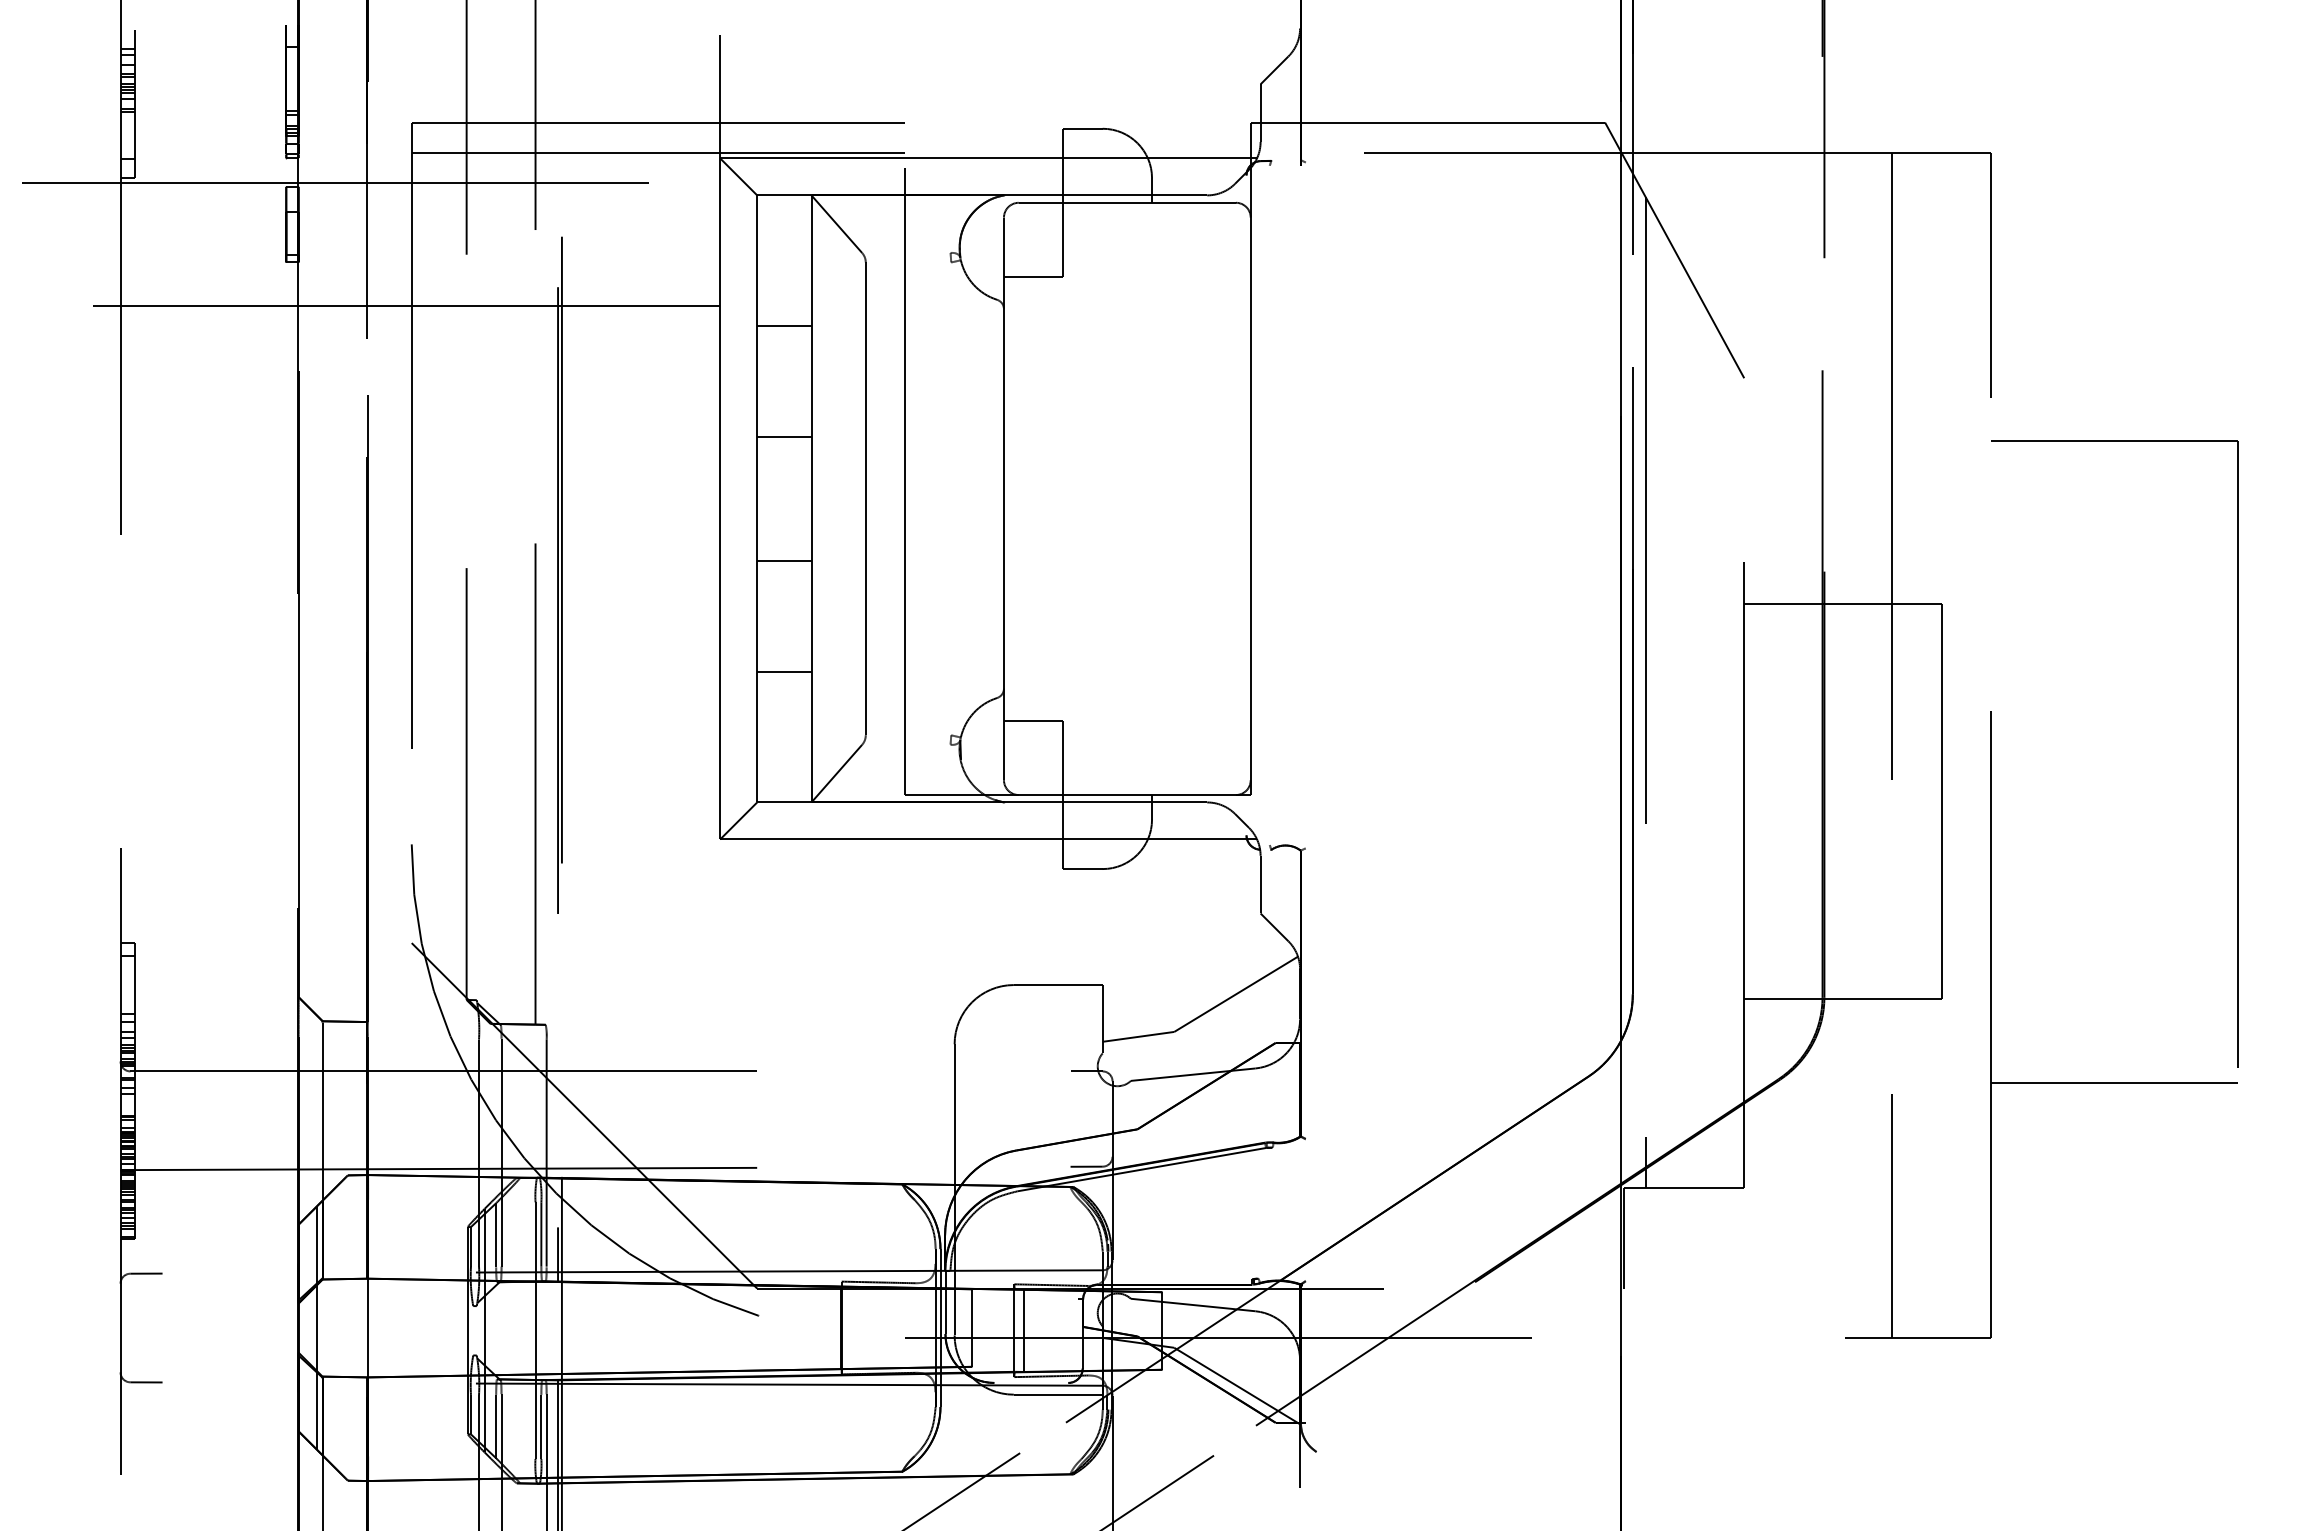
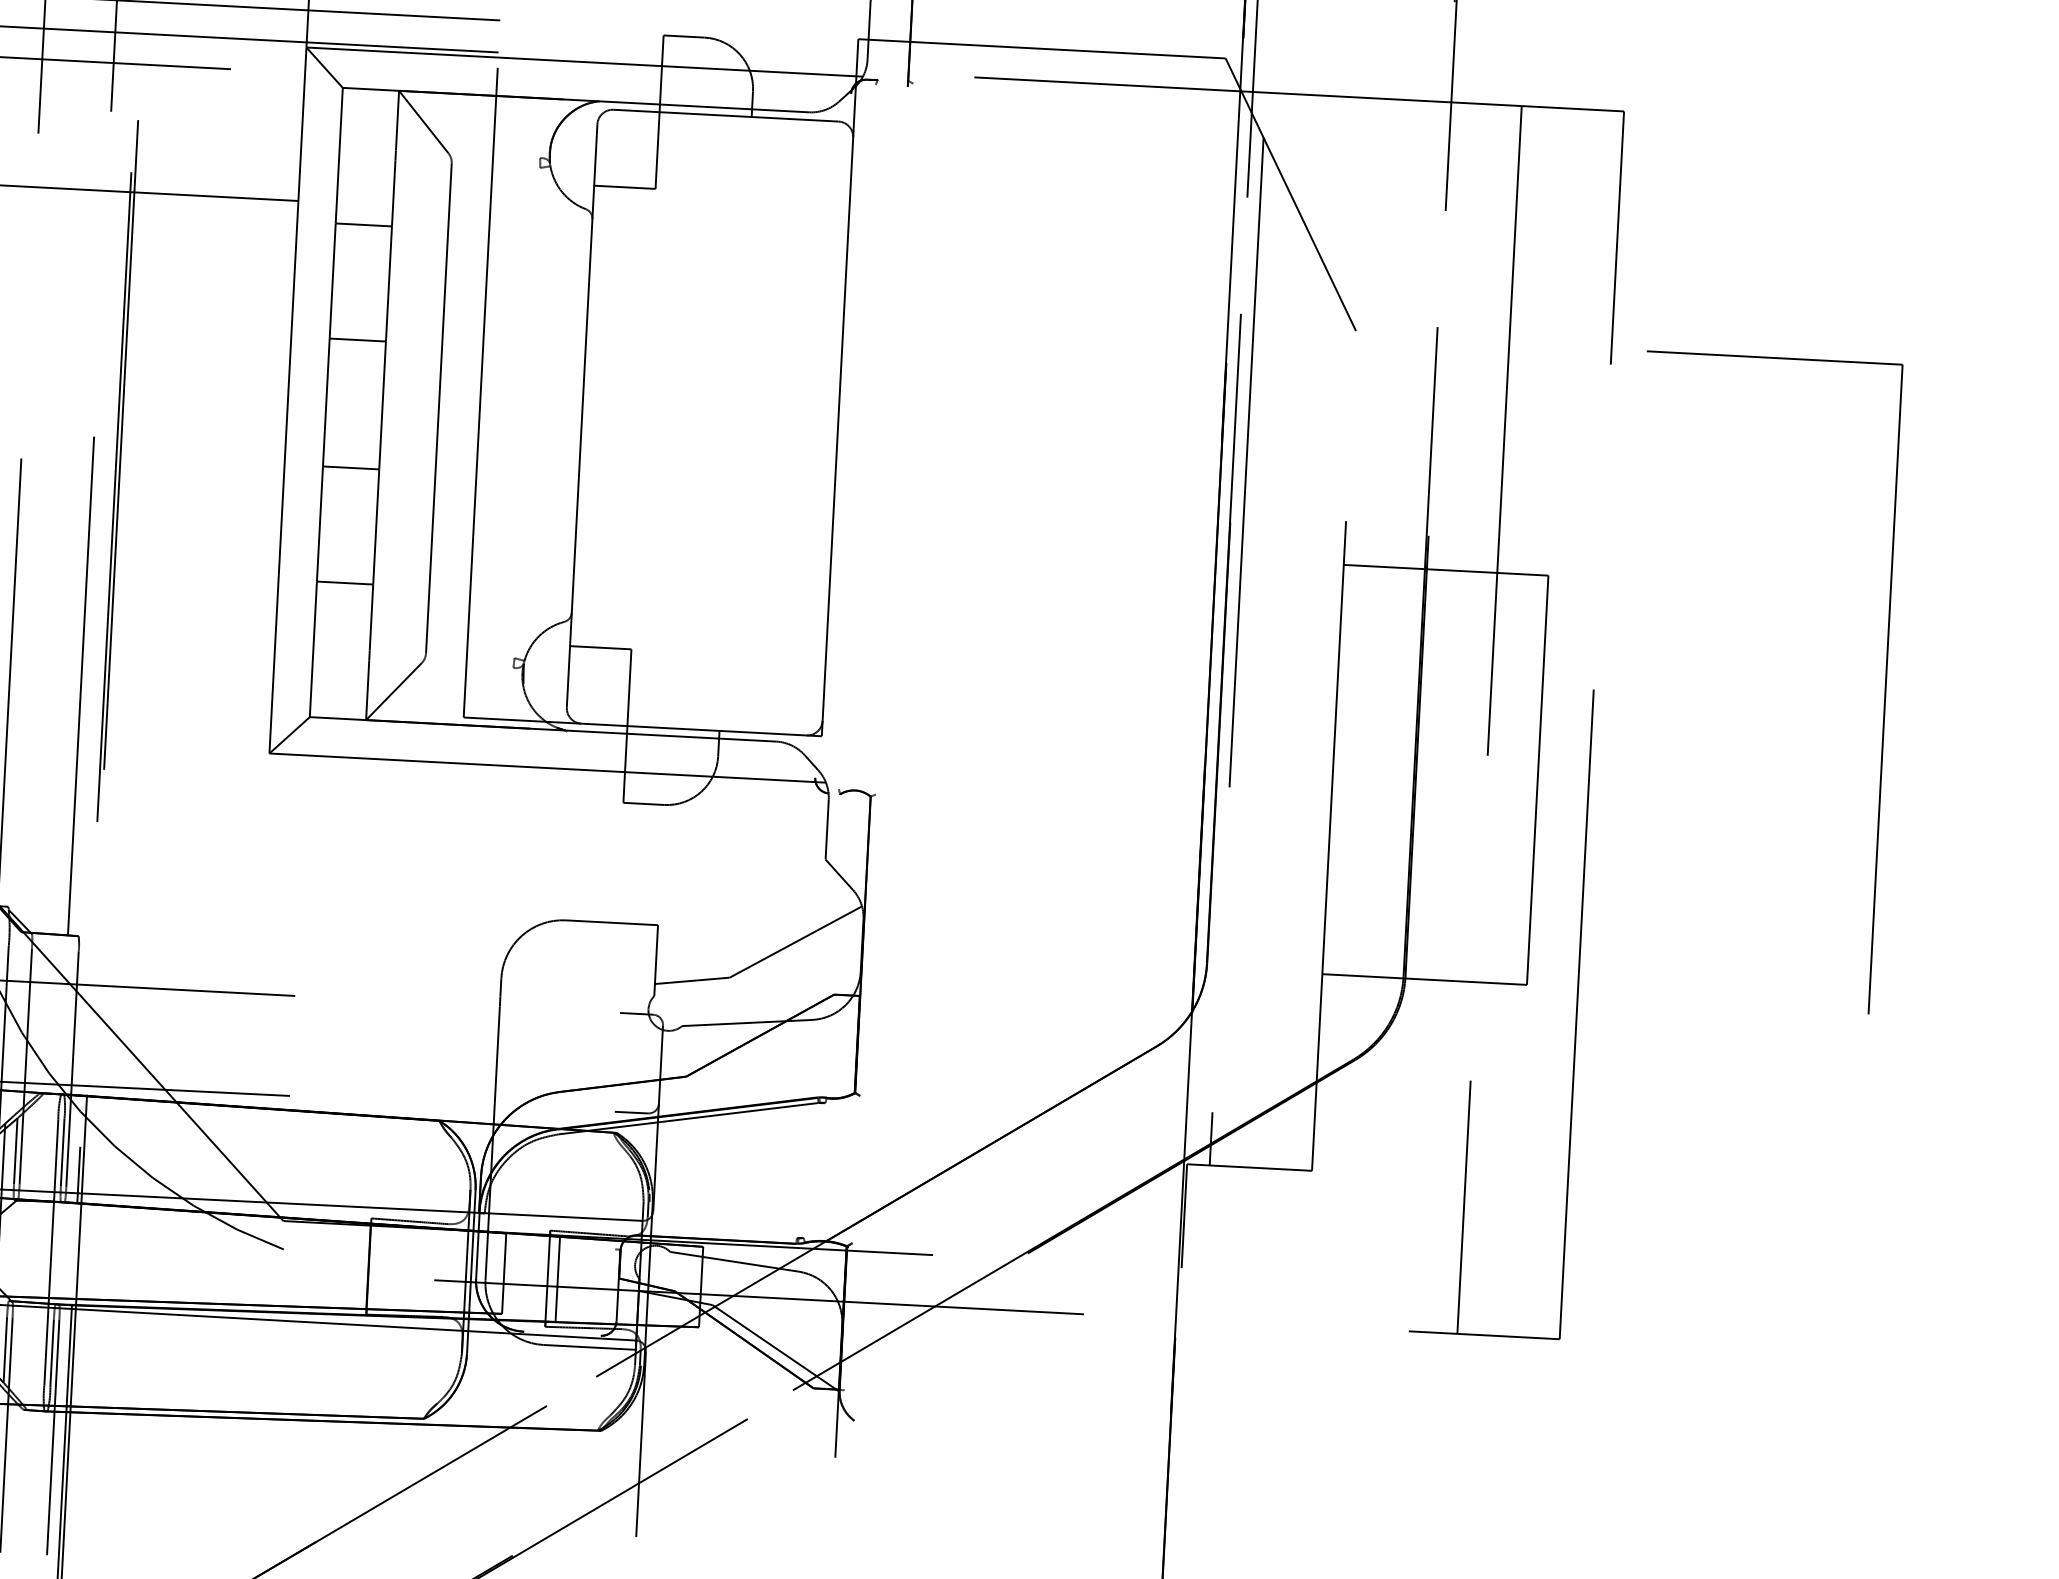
part: (2237, 753) -> (1885, 688), moved
line: (2114, 1082) -> (1701, 1081), removed

